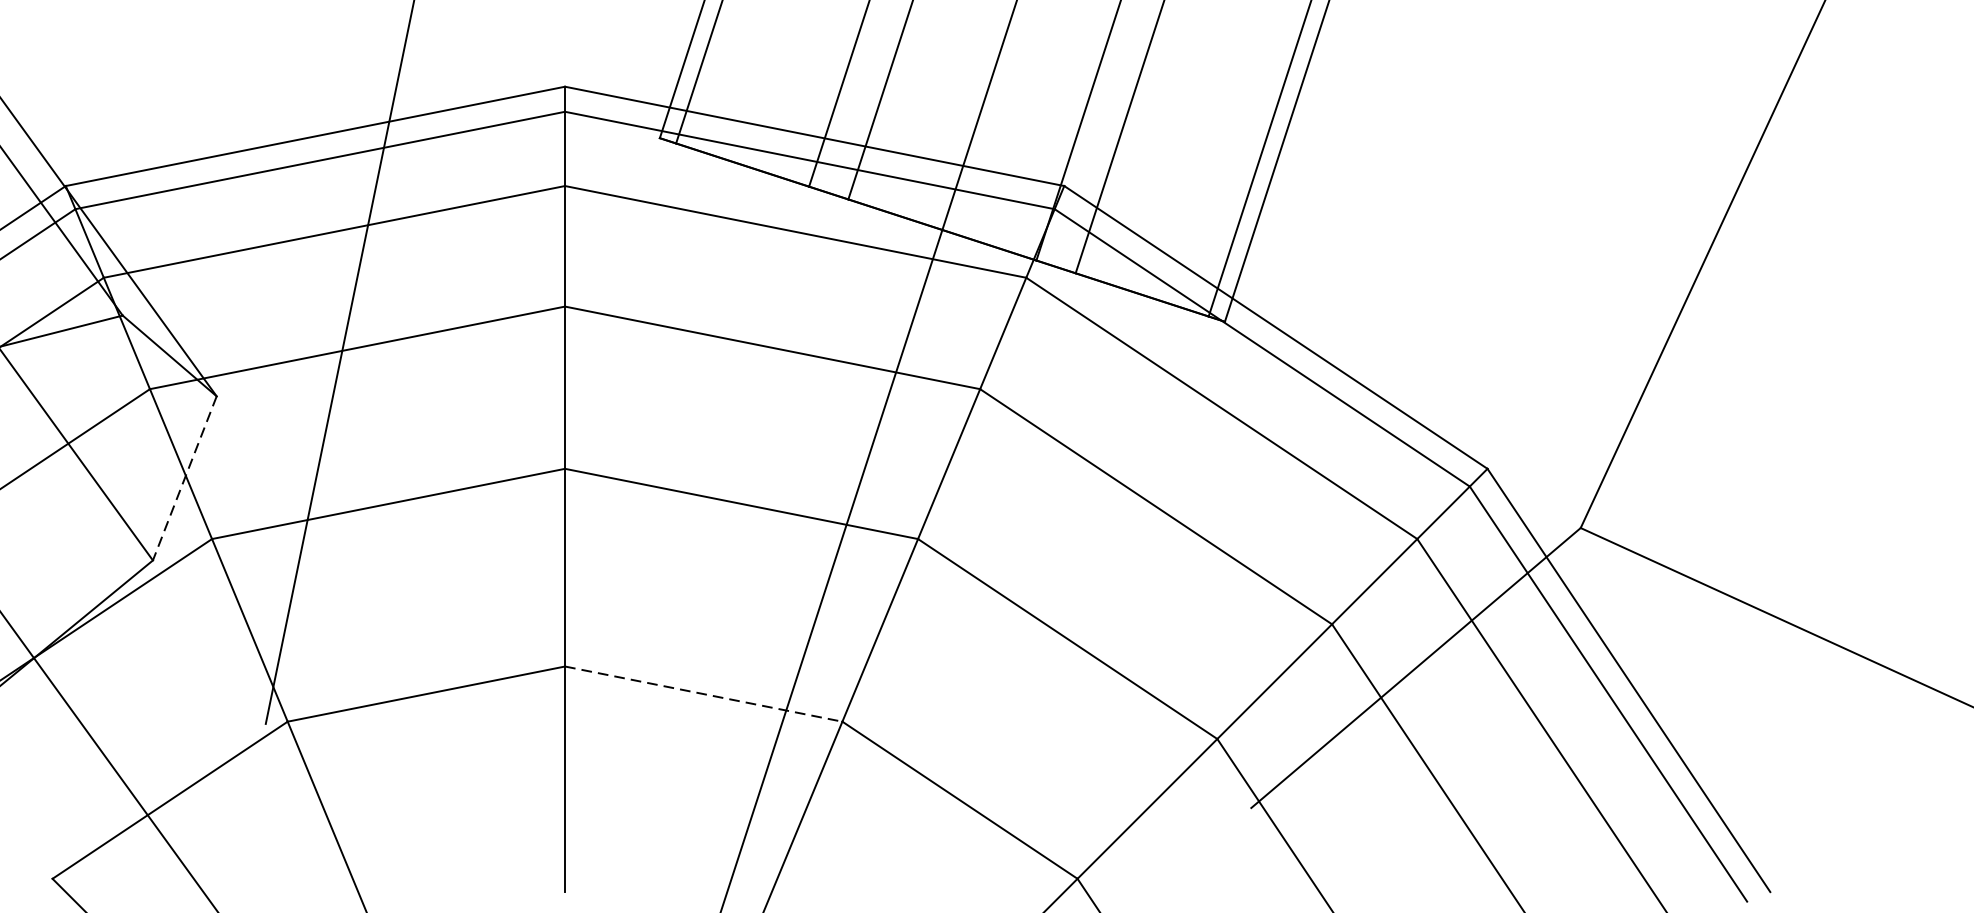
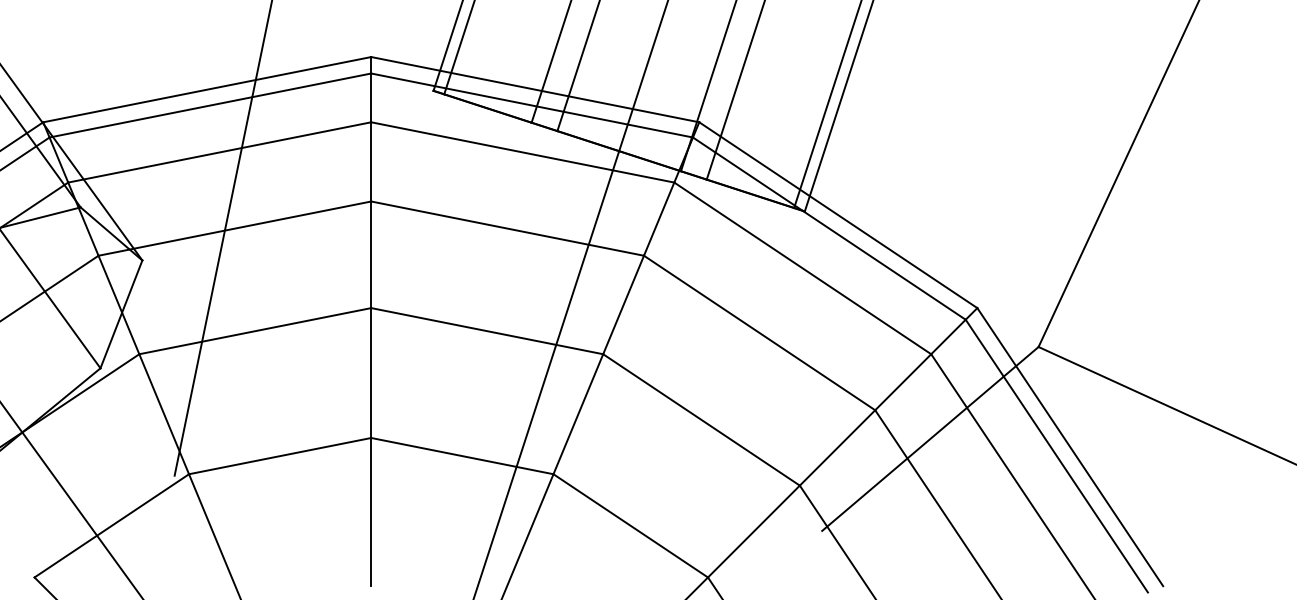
line: (184, 478) -> (121, 314), dashed -> solid
line: (703, 694) -> (462, 456), dashed -> solid

